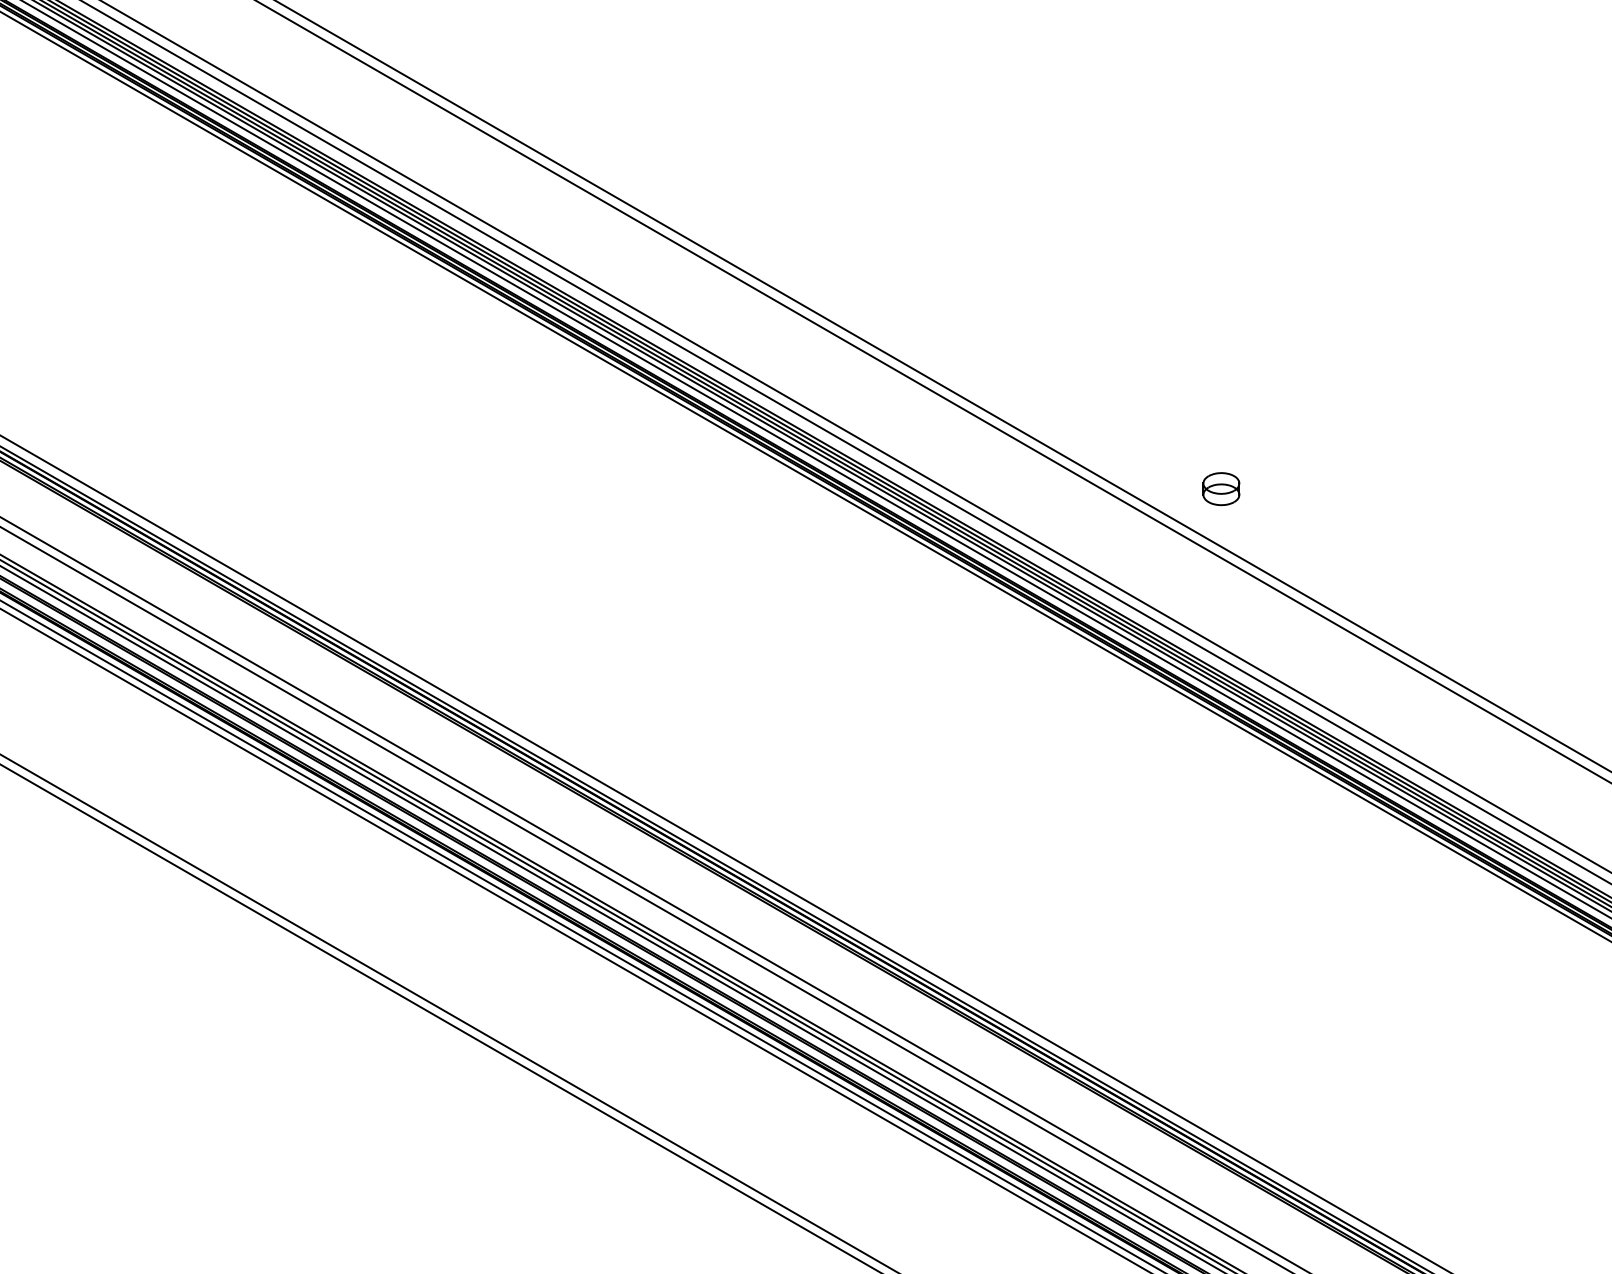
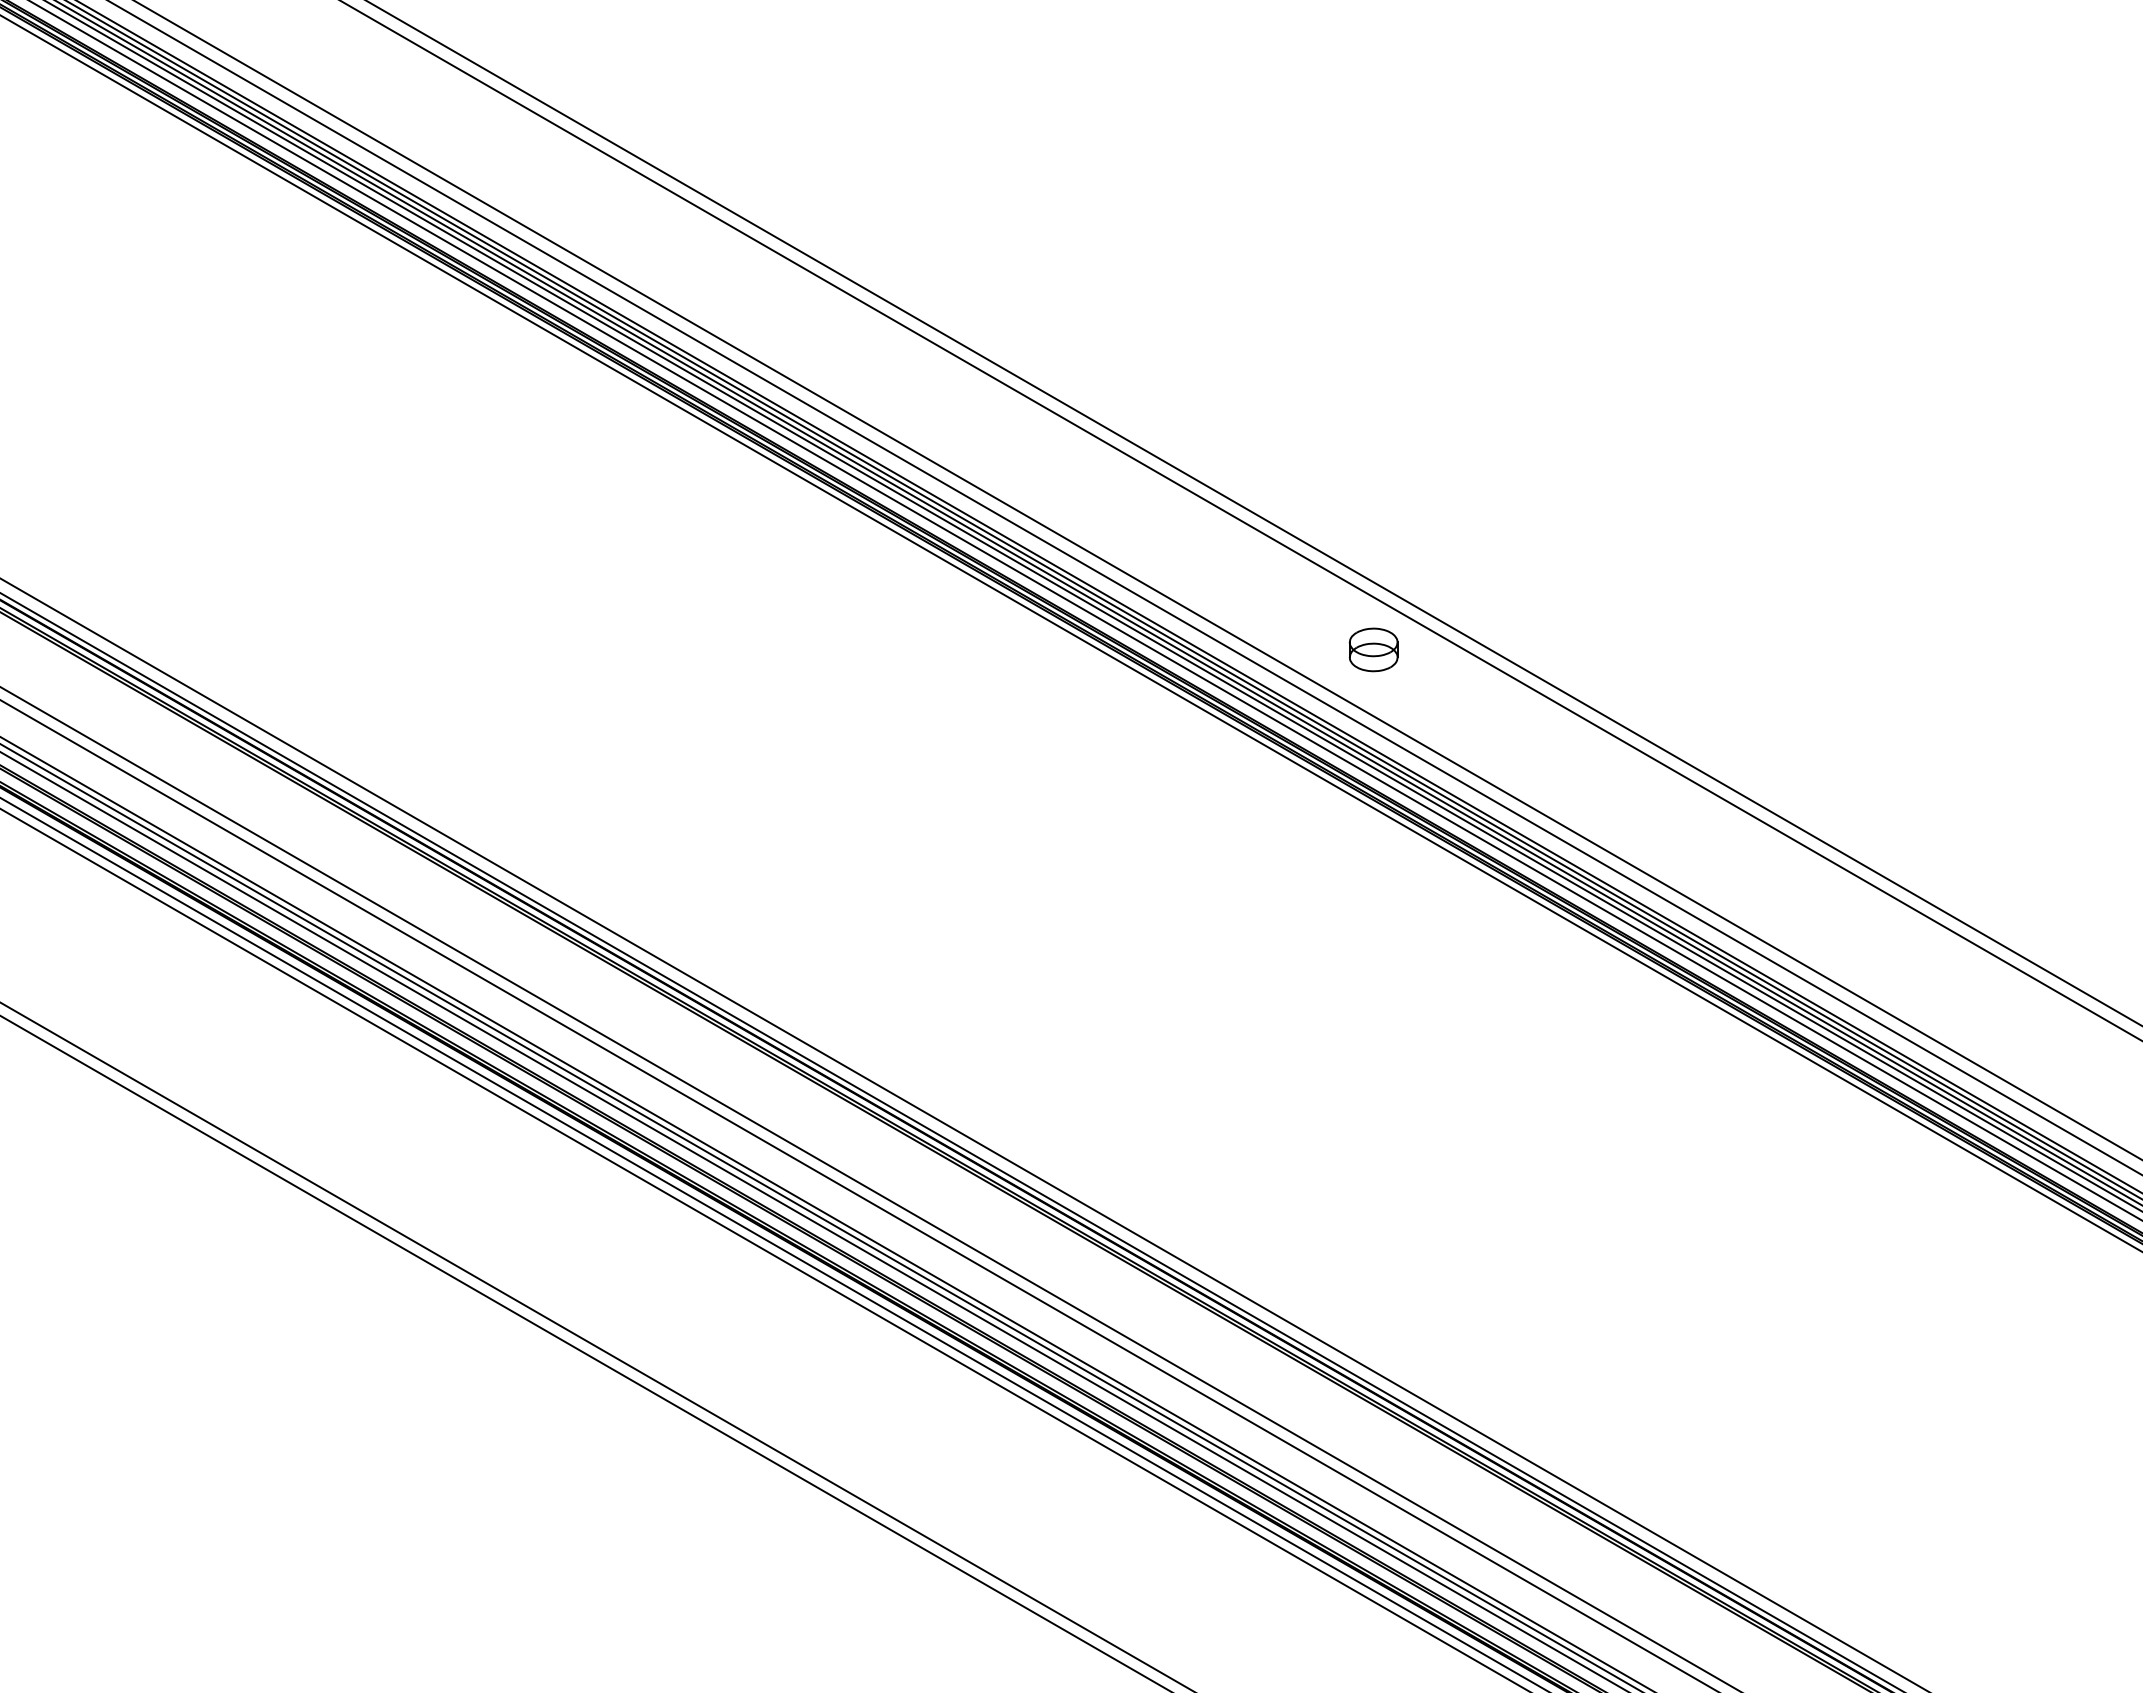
part: (1221, 488) -> (1373, 649), moved

